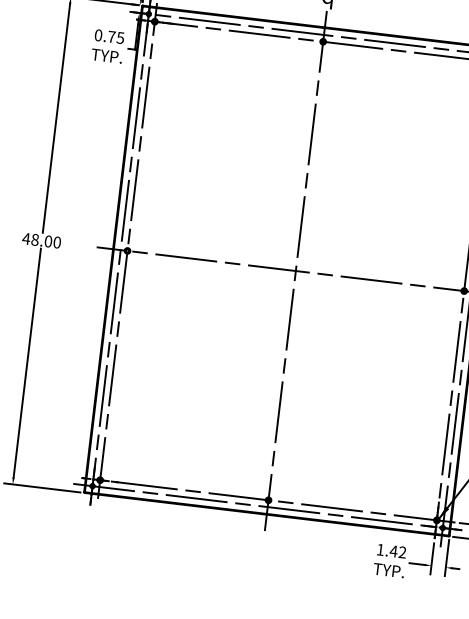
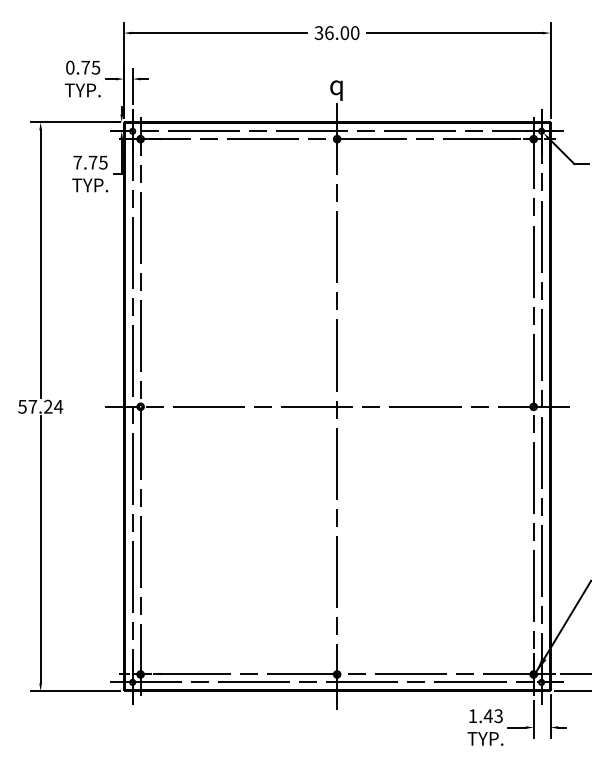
text: (98, 35) -> (77, 162), 0.75 -> 7.75
text: (41, 240) -> (40, 406), 48.00 -> 57.24
text: (402, 552) -> (498, 716), 1.42 -> 1.43

